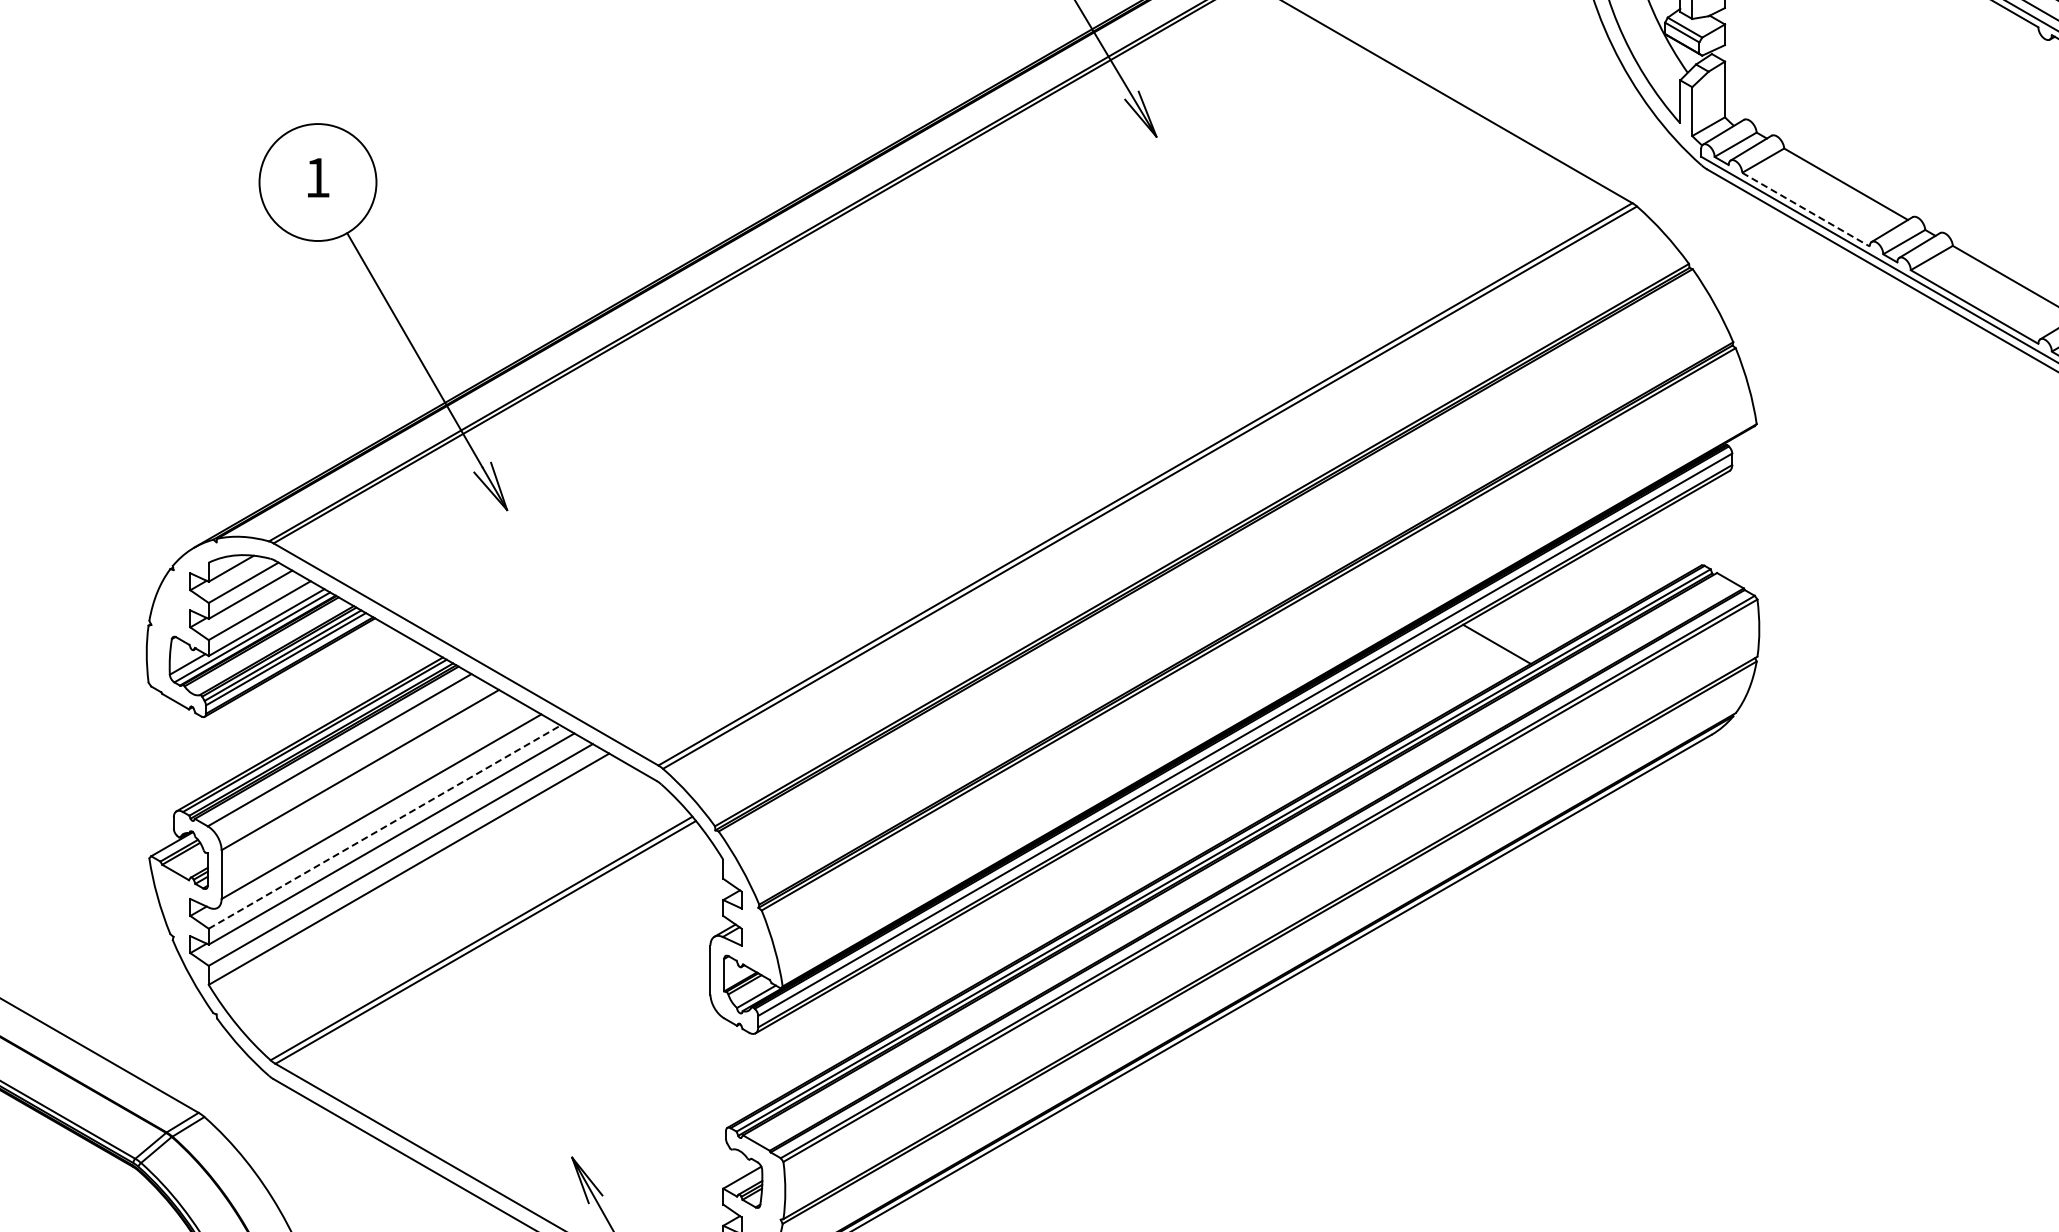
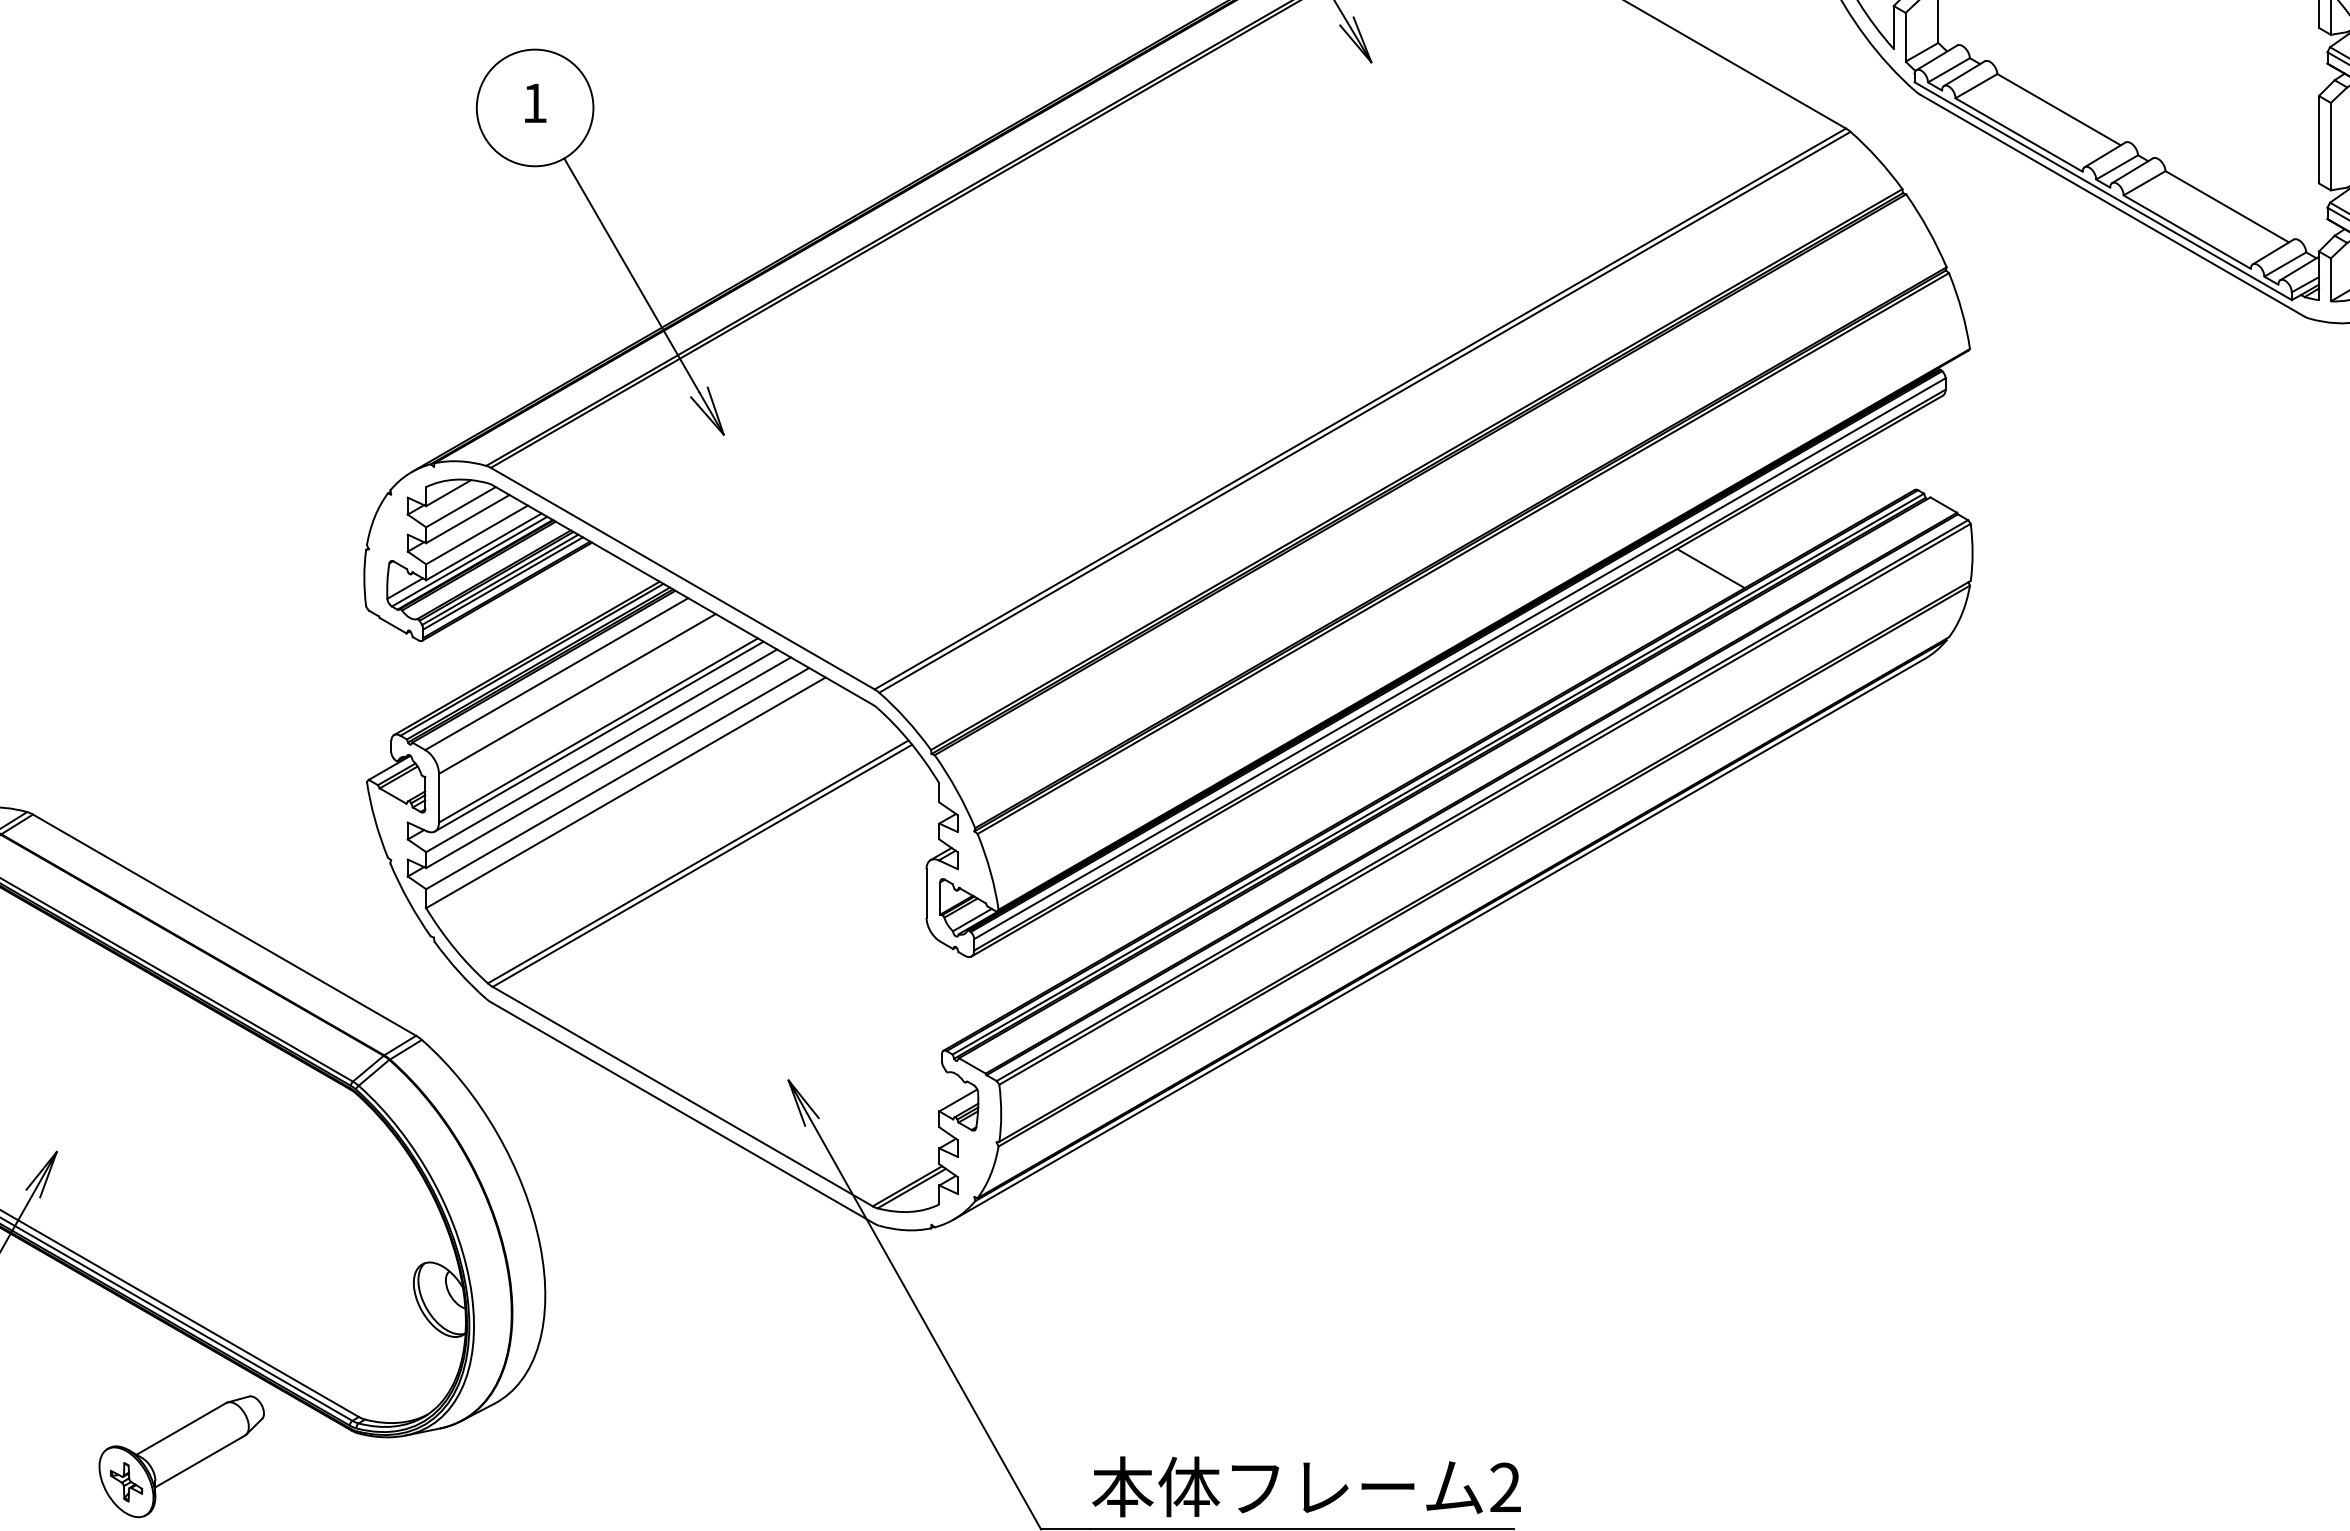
line: (1806, 210) -> (2019, 135), dashed -> solid
line: (381, 812) -> (598, 736), added
line: (384, 826) -> (601, 750), dashed -> solid

